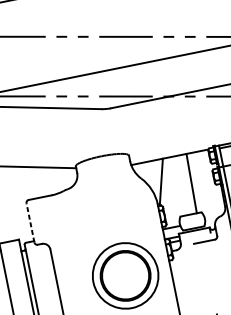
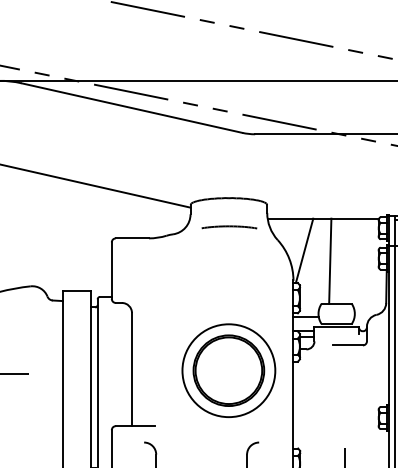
part: (106, 176) -> (229, 227), added
line: (191, 183) -> (330, 260), moved
line: (30, 222) -> (111, 270), dashed -> solid

